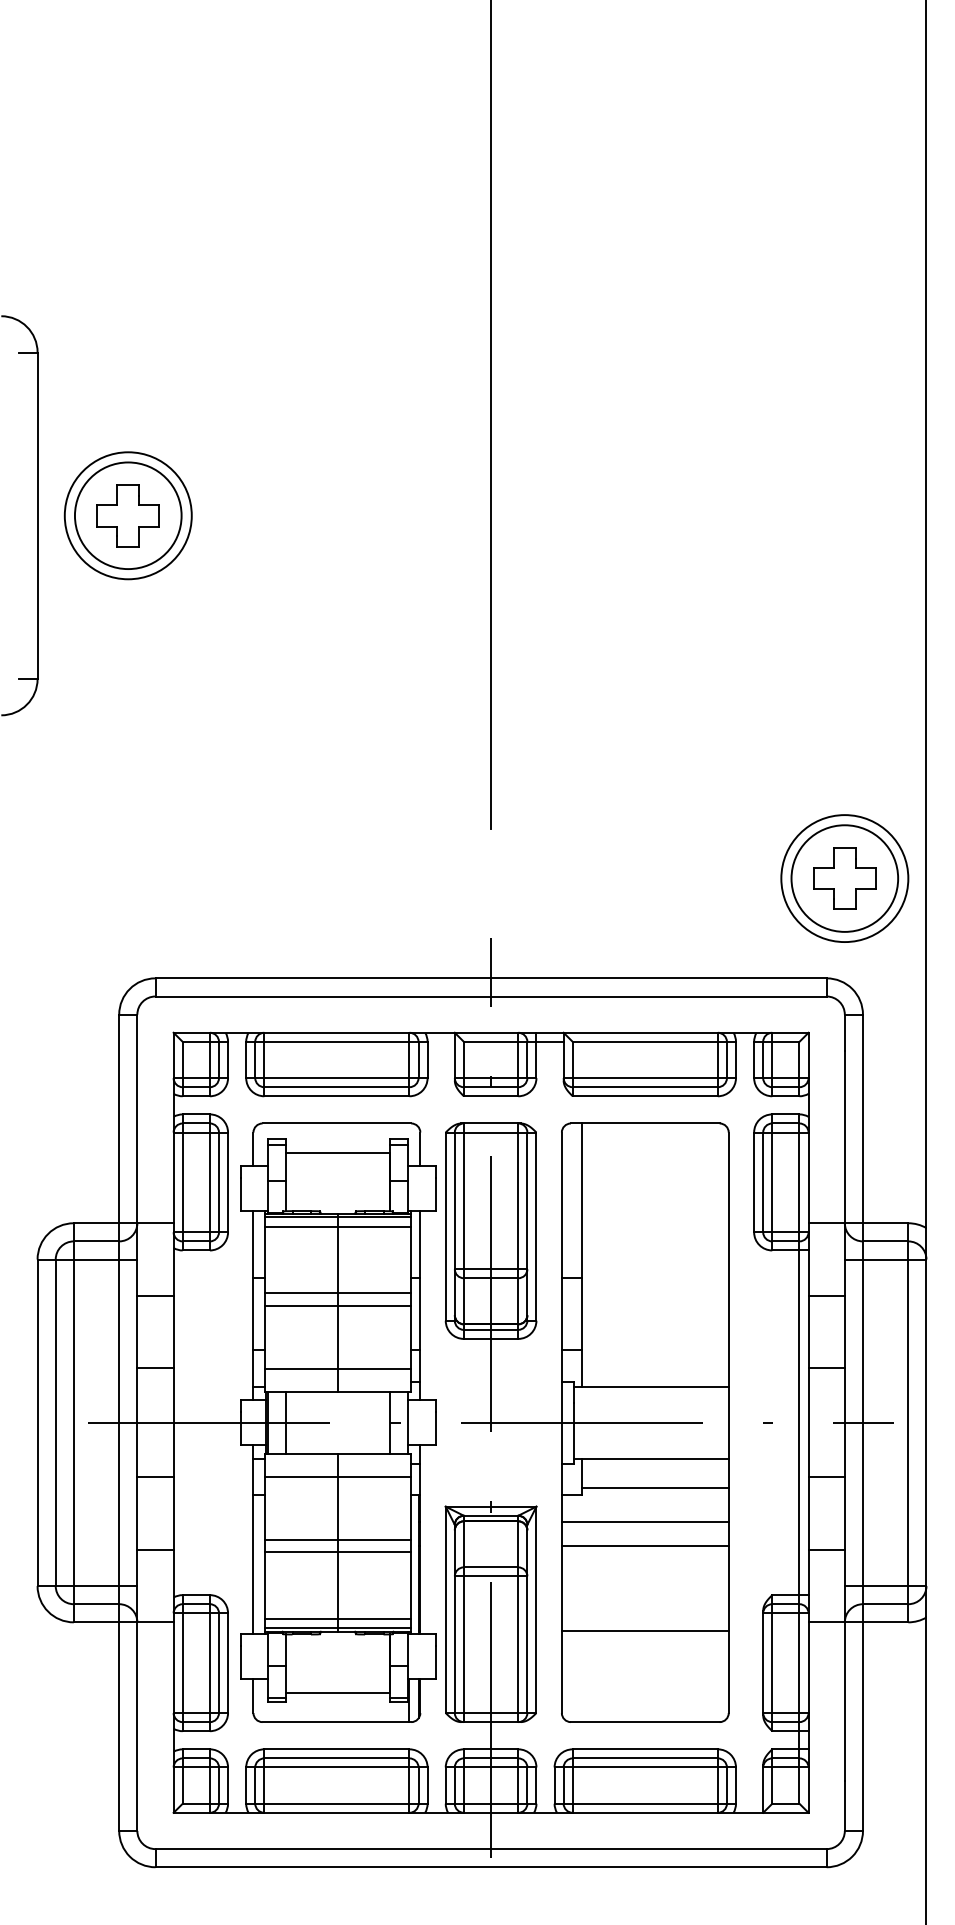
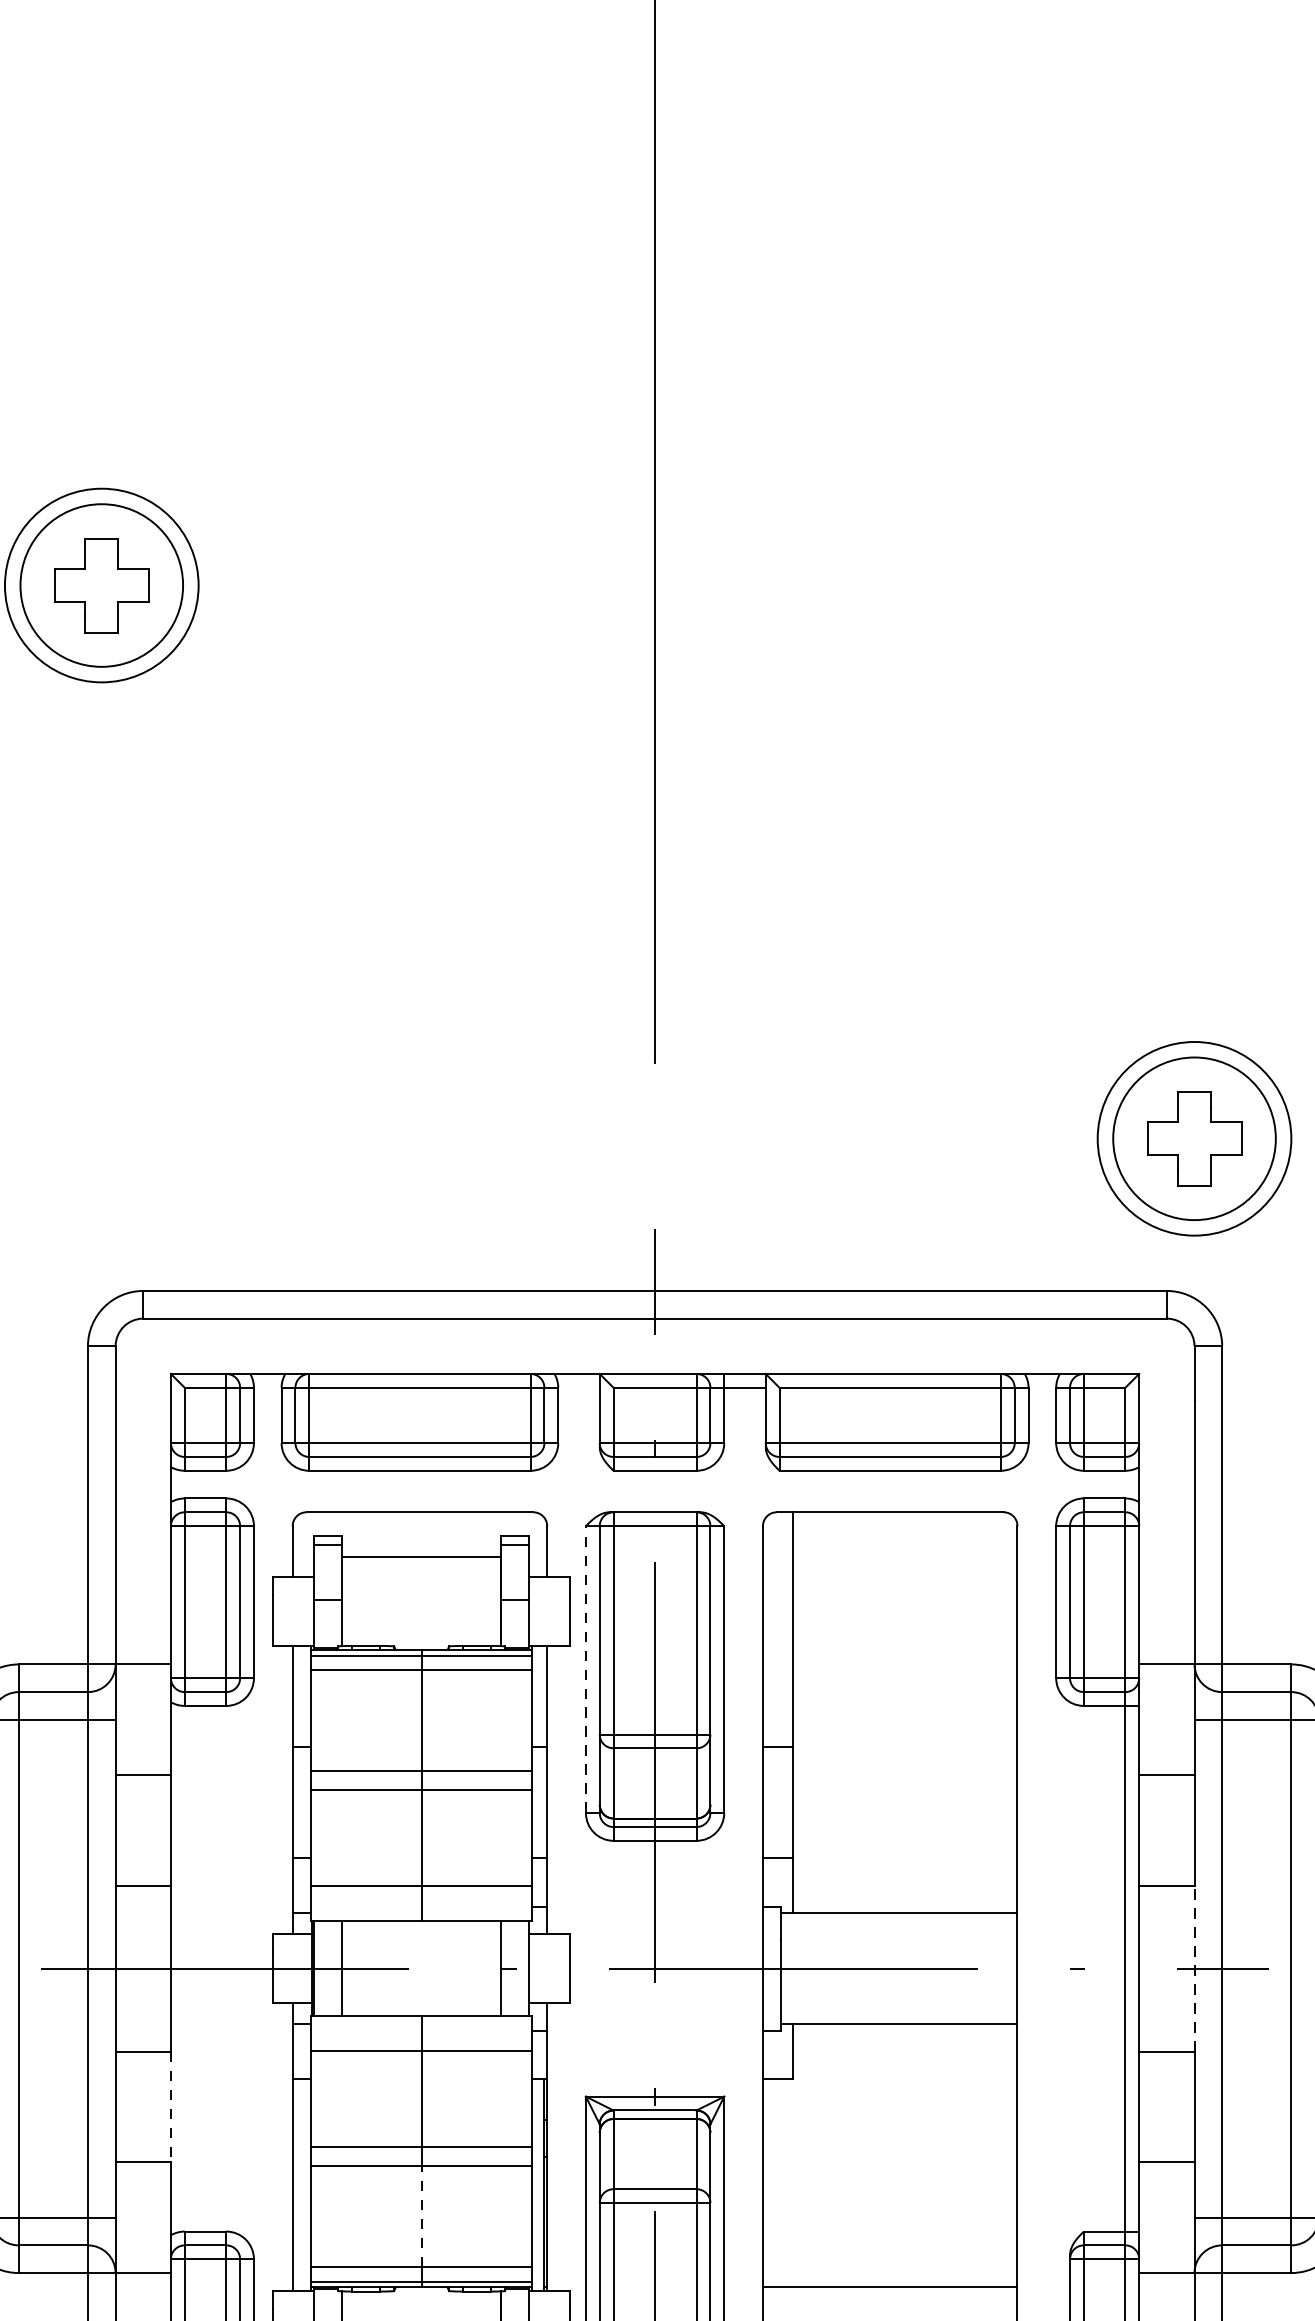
line: (445, 1226) -> (585, 1669), solid -> dashed
line: (844, 1422) -> (1194, 1968), solid -> dashed
line: (654, 1488) -> (904, 2068), removed
line: (173, 1514) -> (170, 2108), solid -> dashed
line: (644, 1522) -> (889, 2120), removed
line: (644, 1546) -> (889, 2157), removed
line: (338, 1584) -> (422, 2215), solid -> dashed

